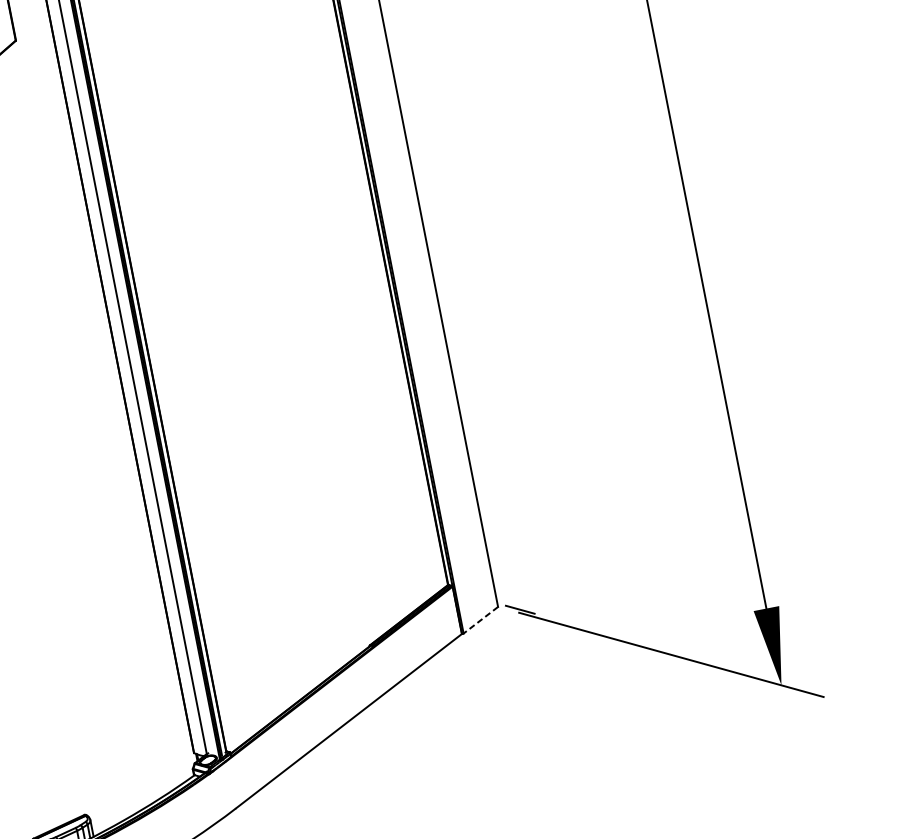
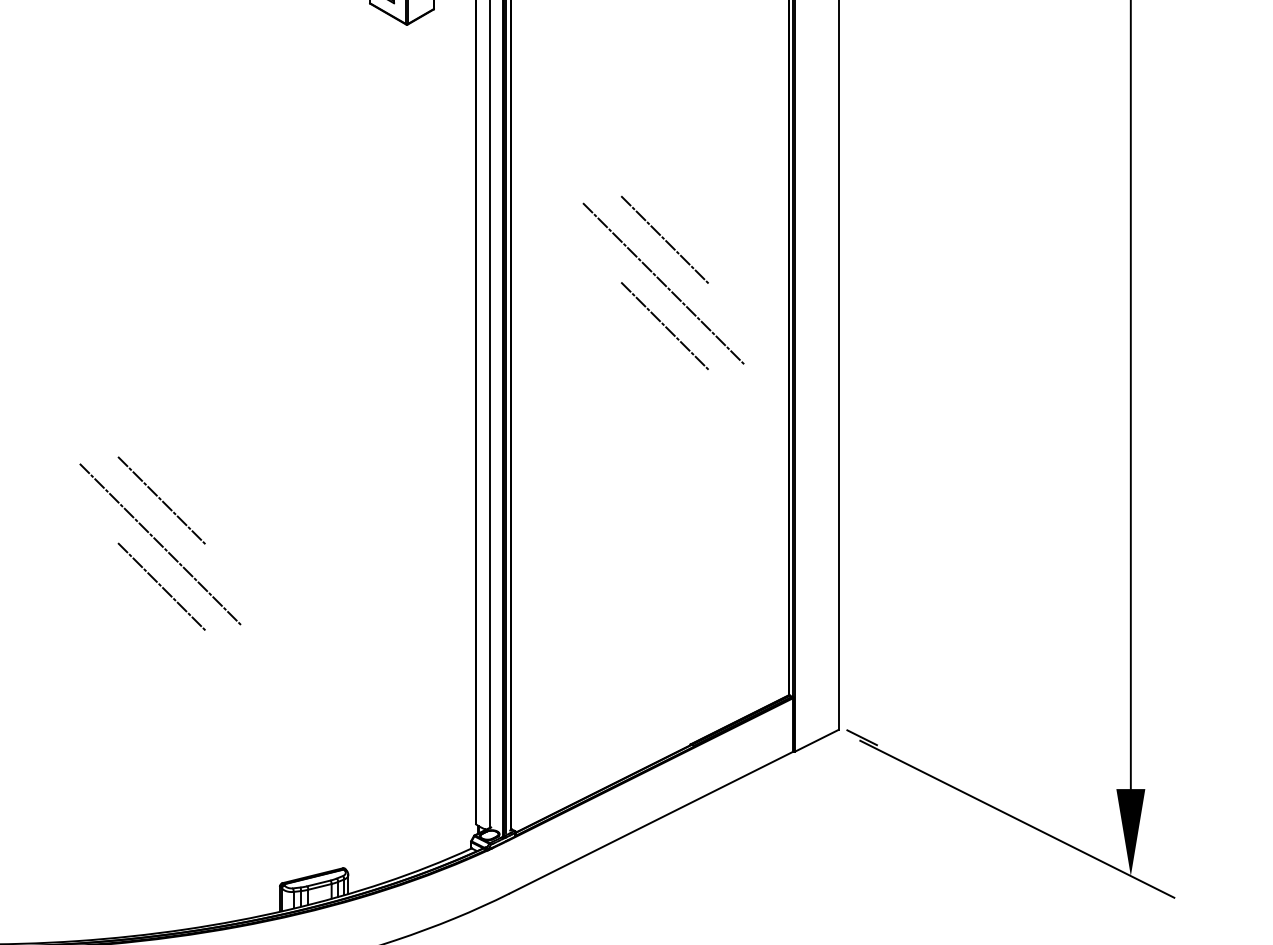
line: (260, 203) -> (665, 239), added
line: (266, 243) -> (663, 283), added
line: (275, 280) -> (665, 326), added
line: (480, 620) -> (816, 740), dashed -> solid

